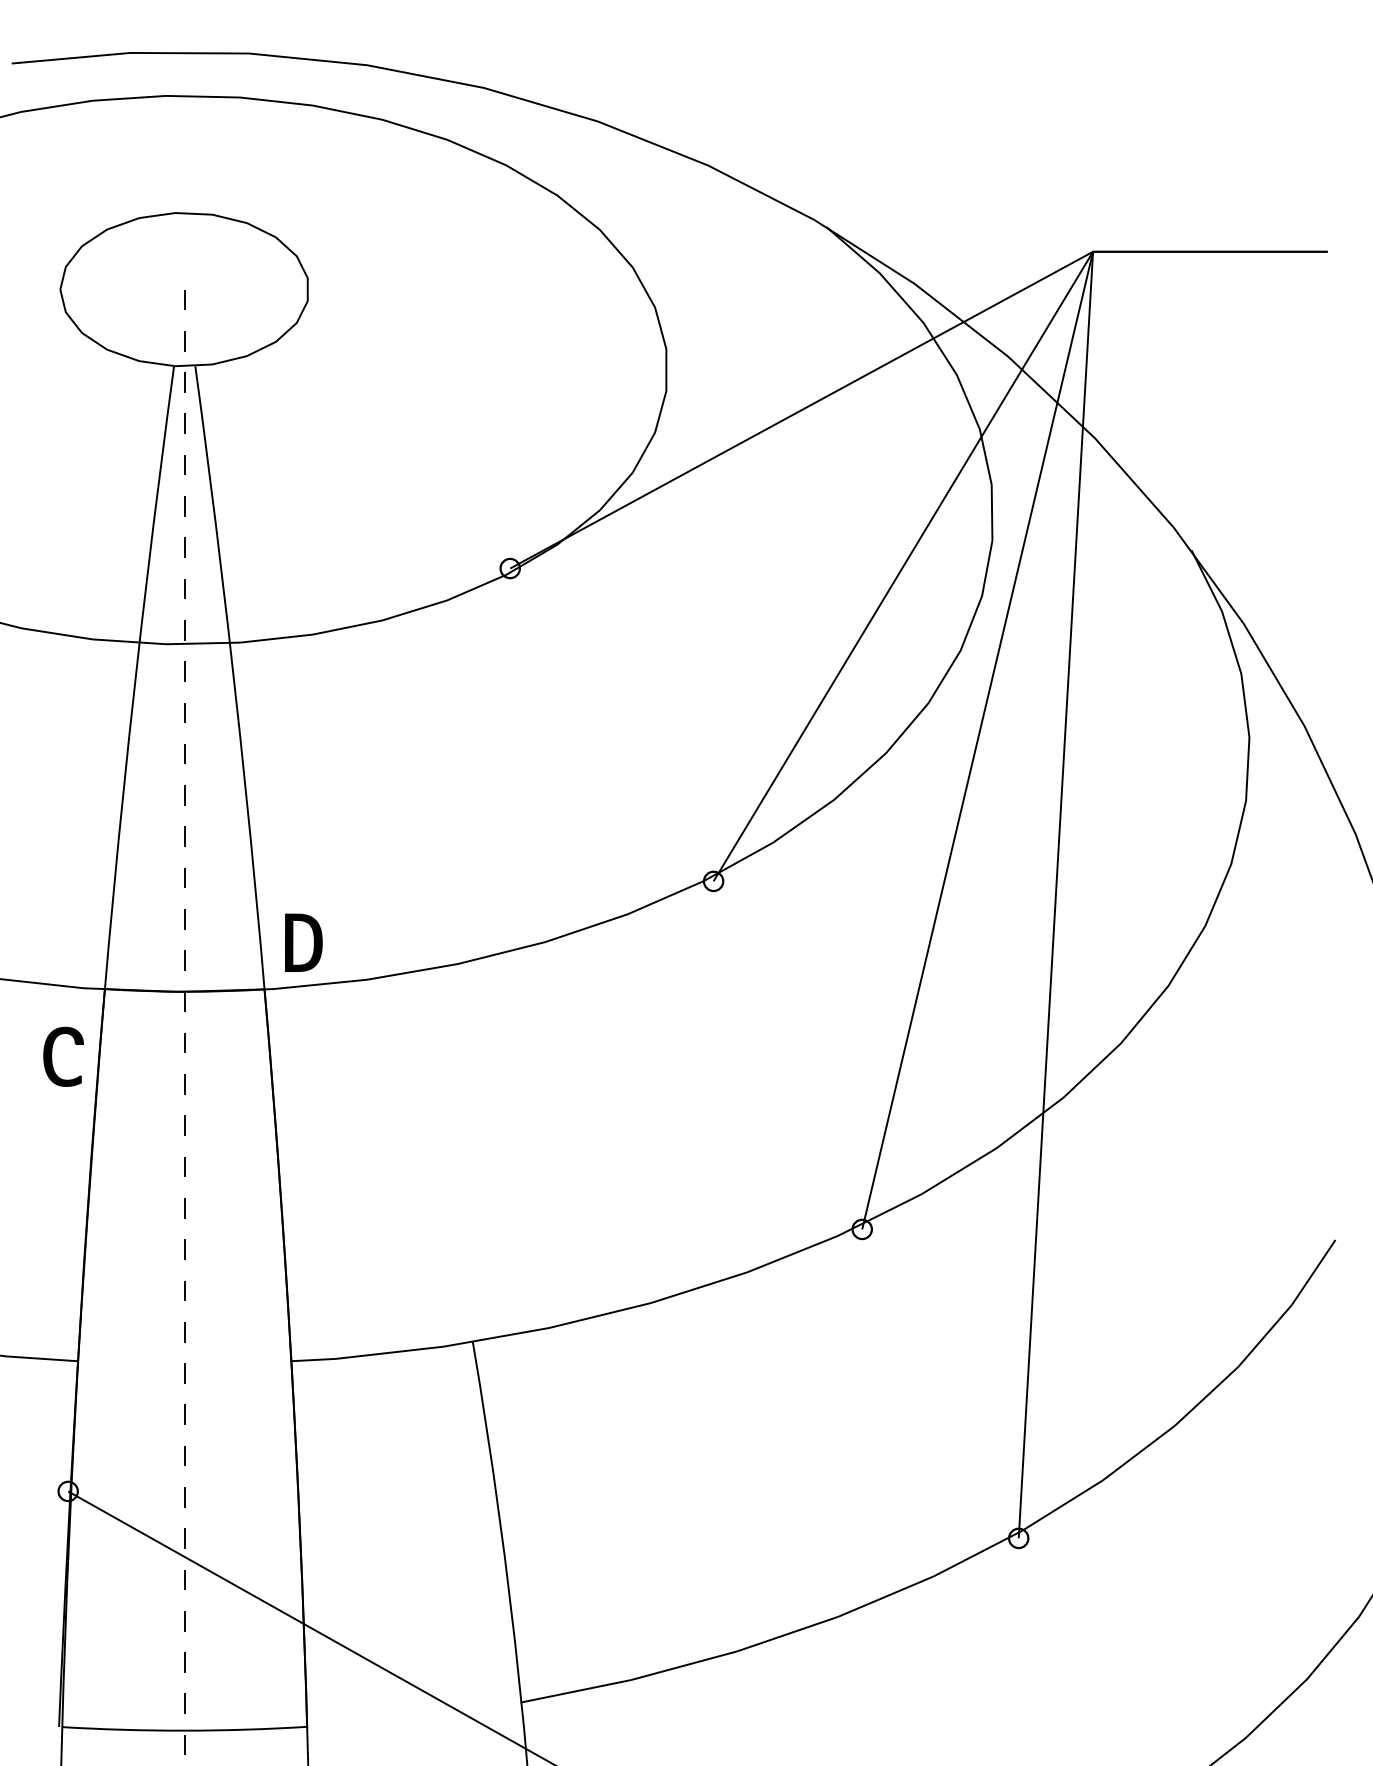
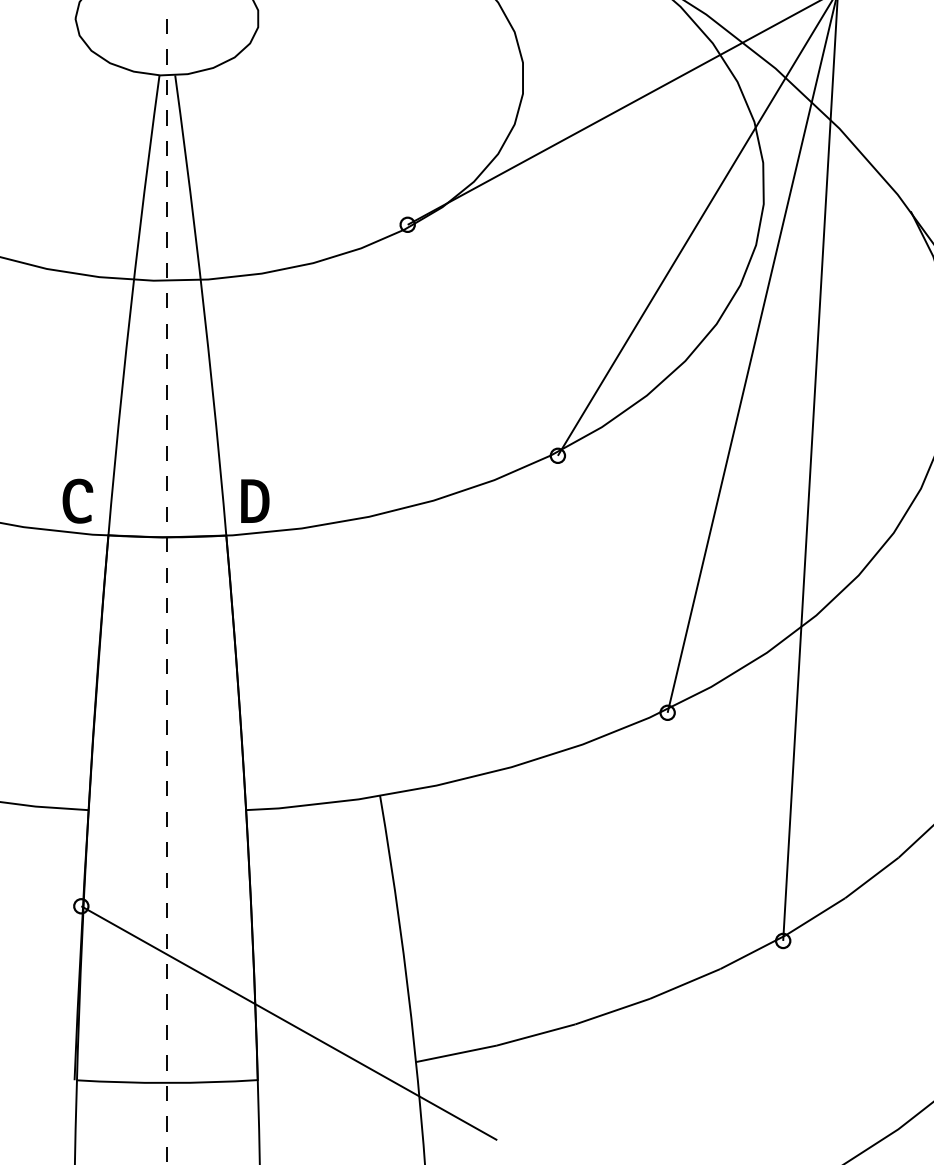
part: (52, 1056) -> (69, 500), moved

